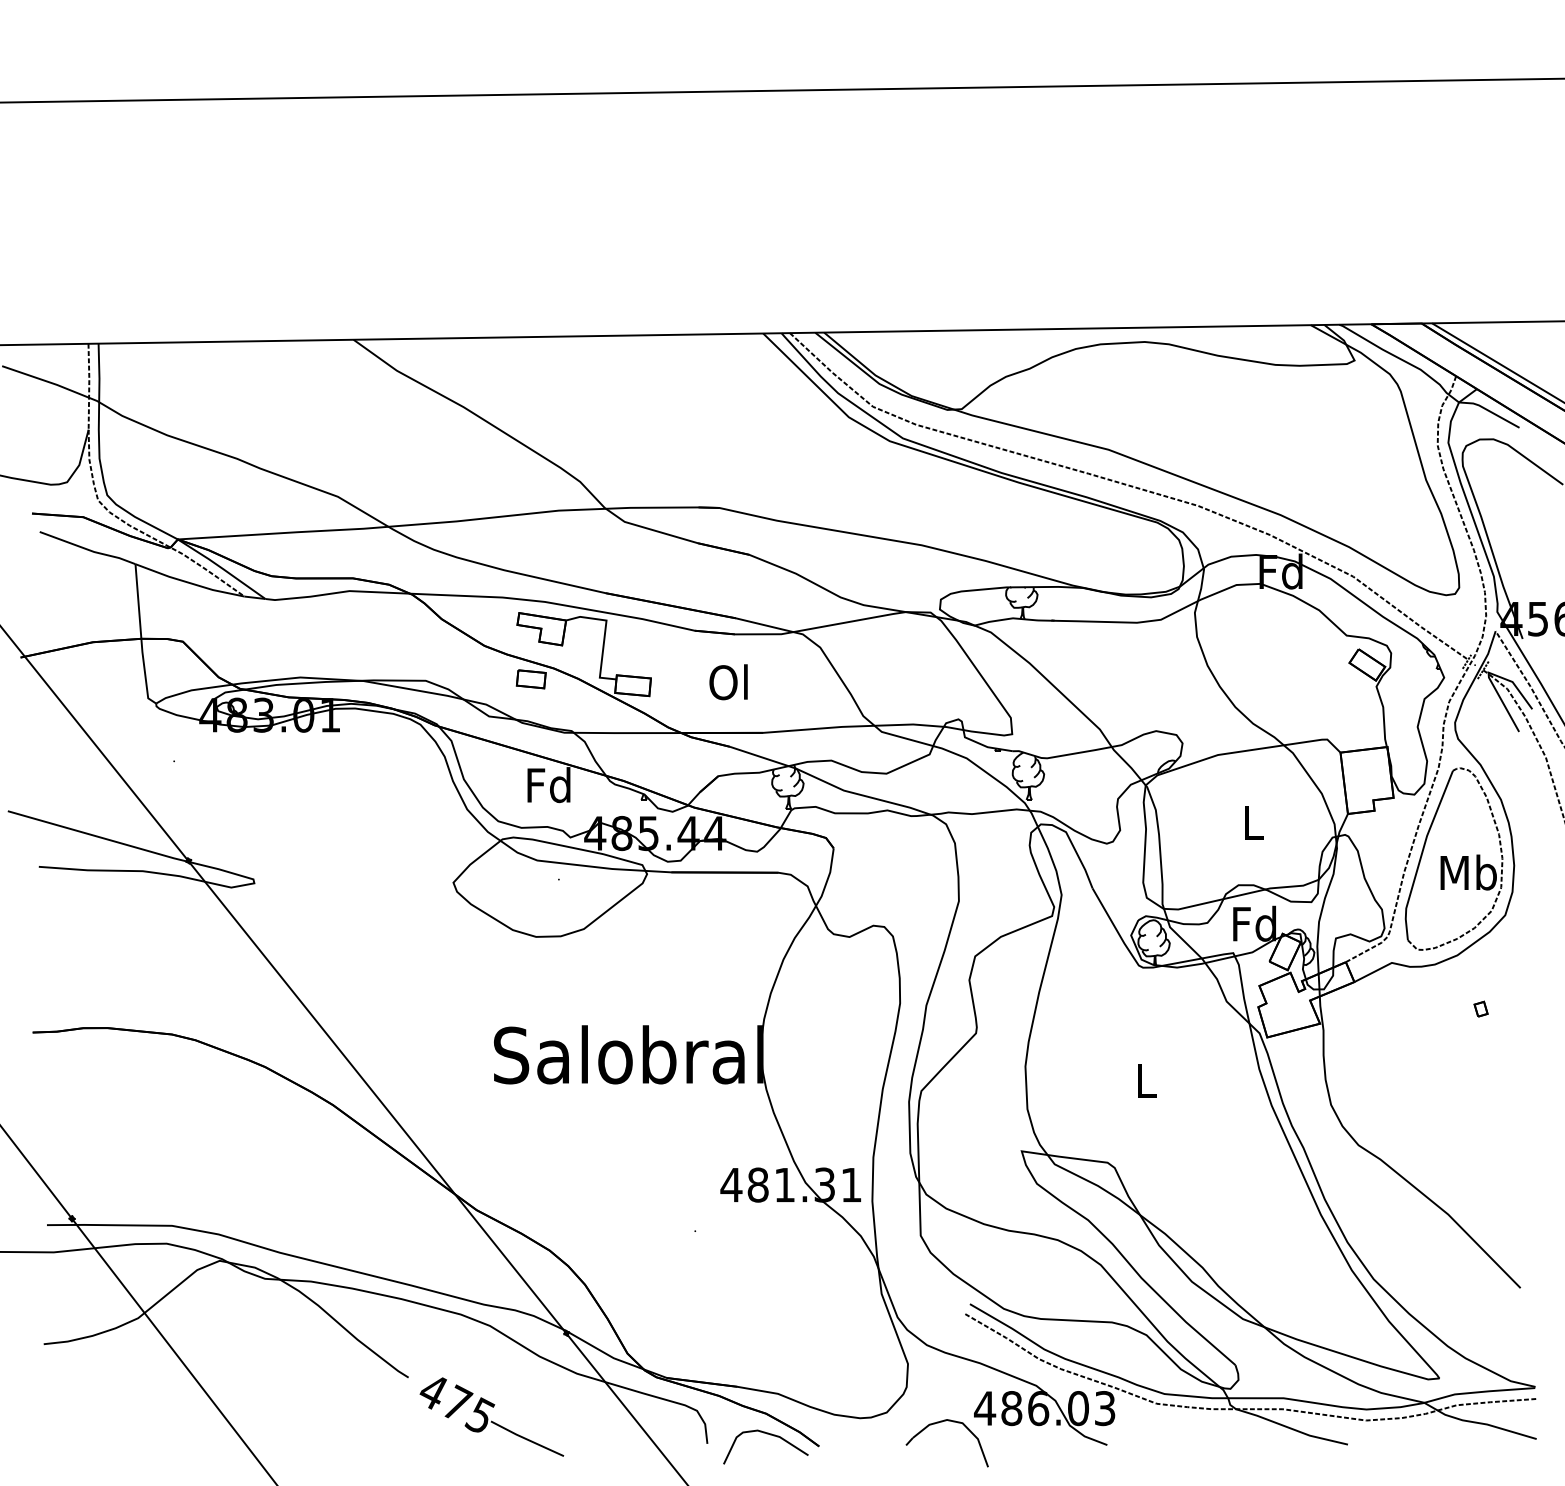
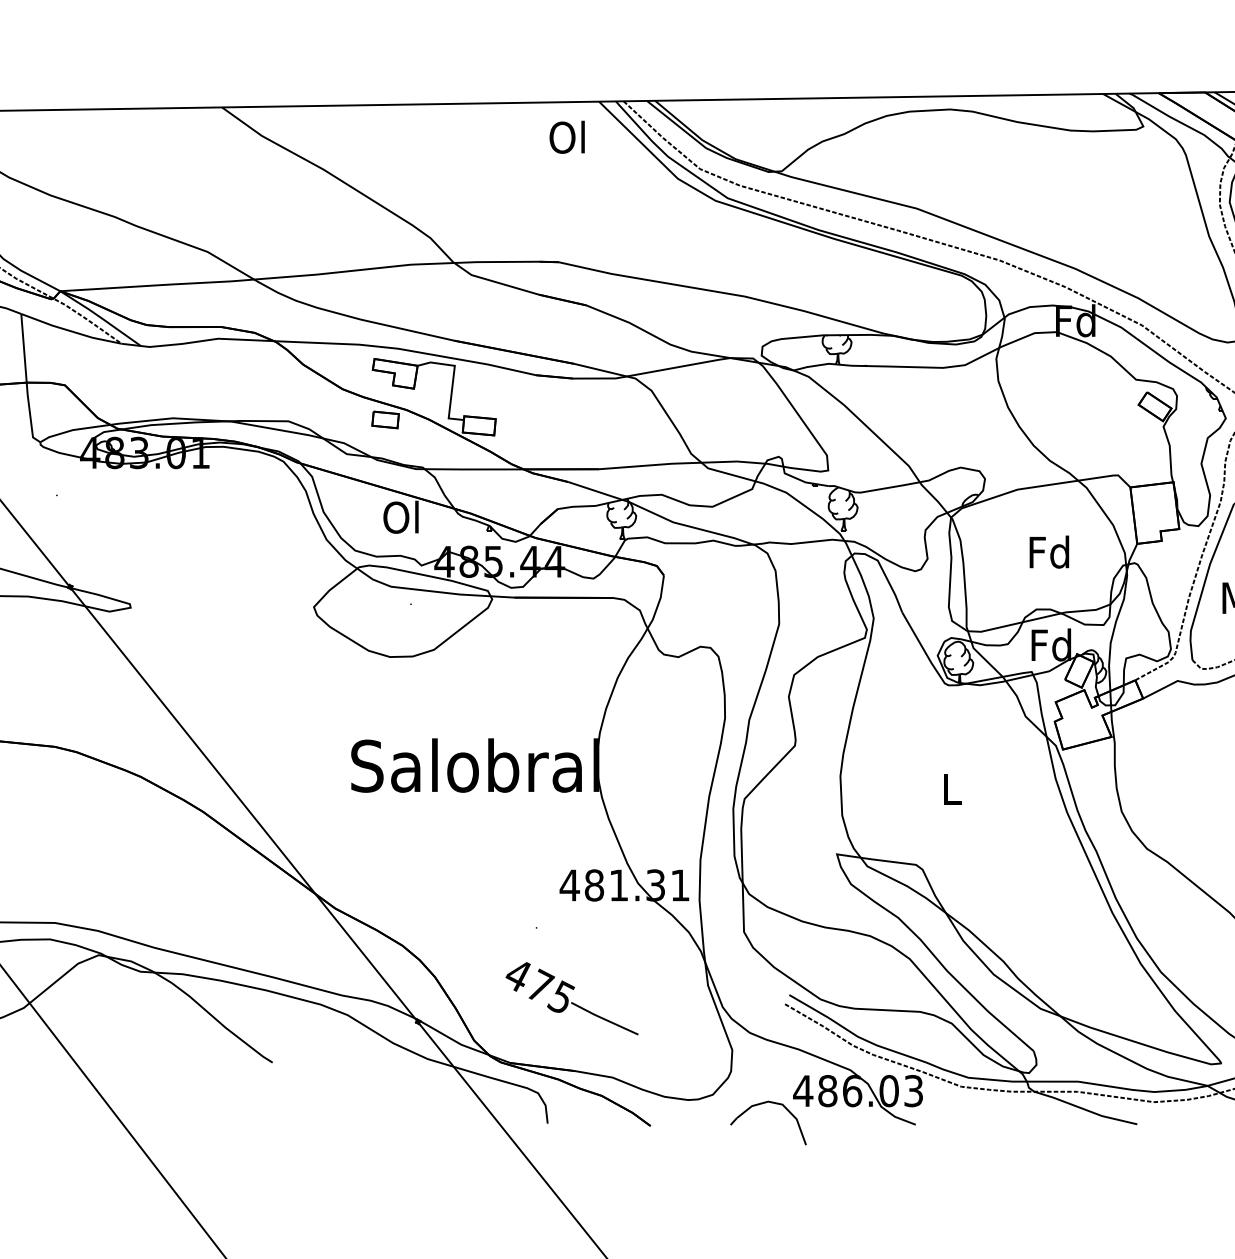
text: (728, 682) -> (567, 137), moved
text: (548, 785) -> (401, 517), Fd -> Ol
text: (1252, 822) -> (1049, 551), L -> Fd
part: (491, 1416) -> (571, 998), moved
curve: (766, 1434) -> (602, 1115), removed

